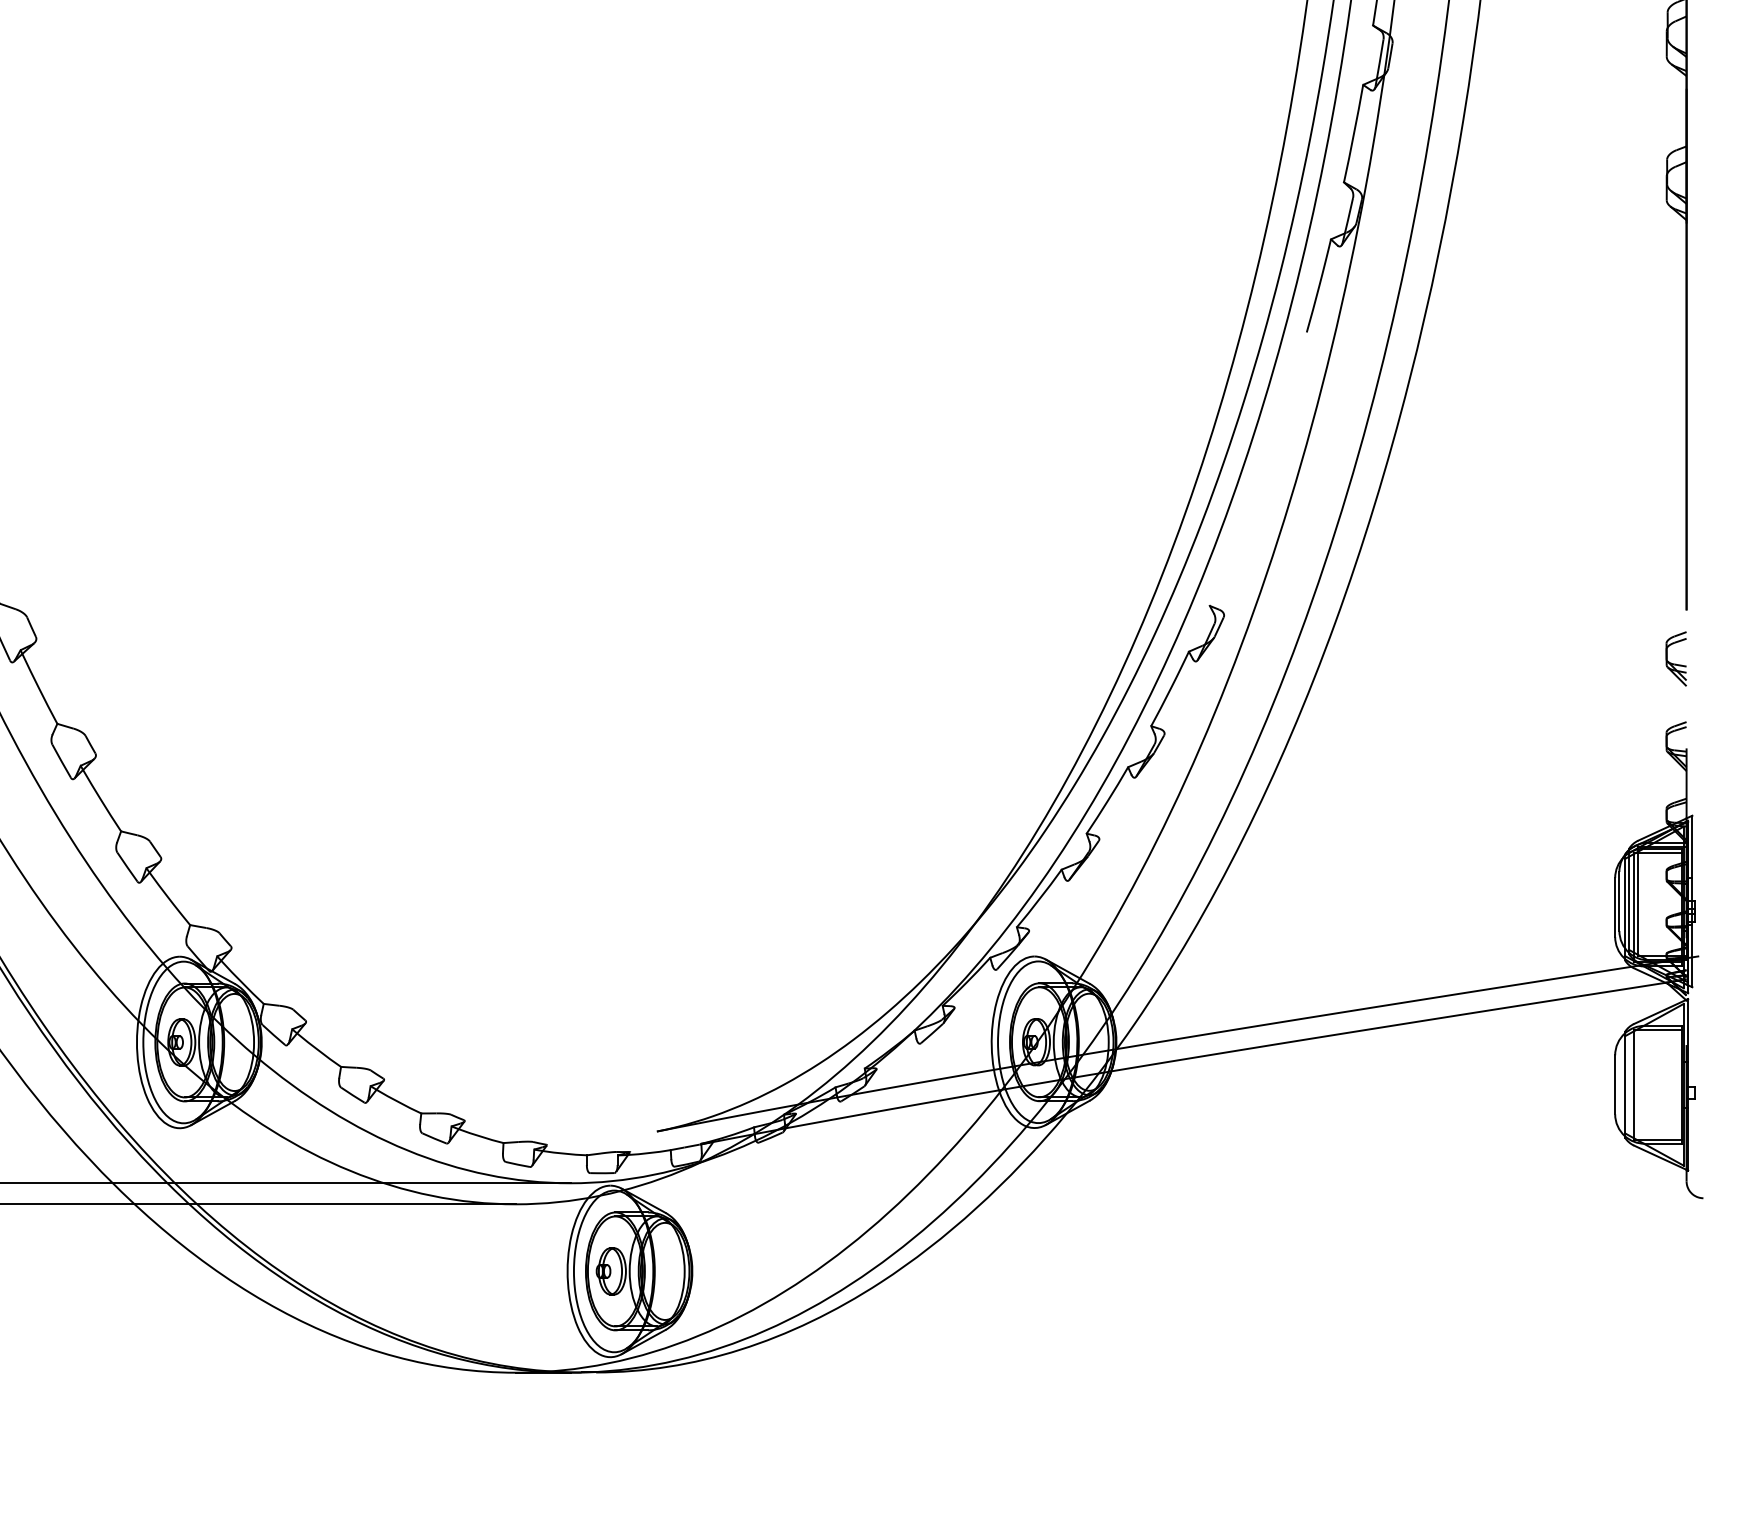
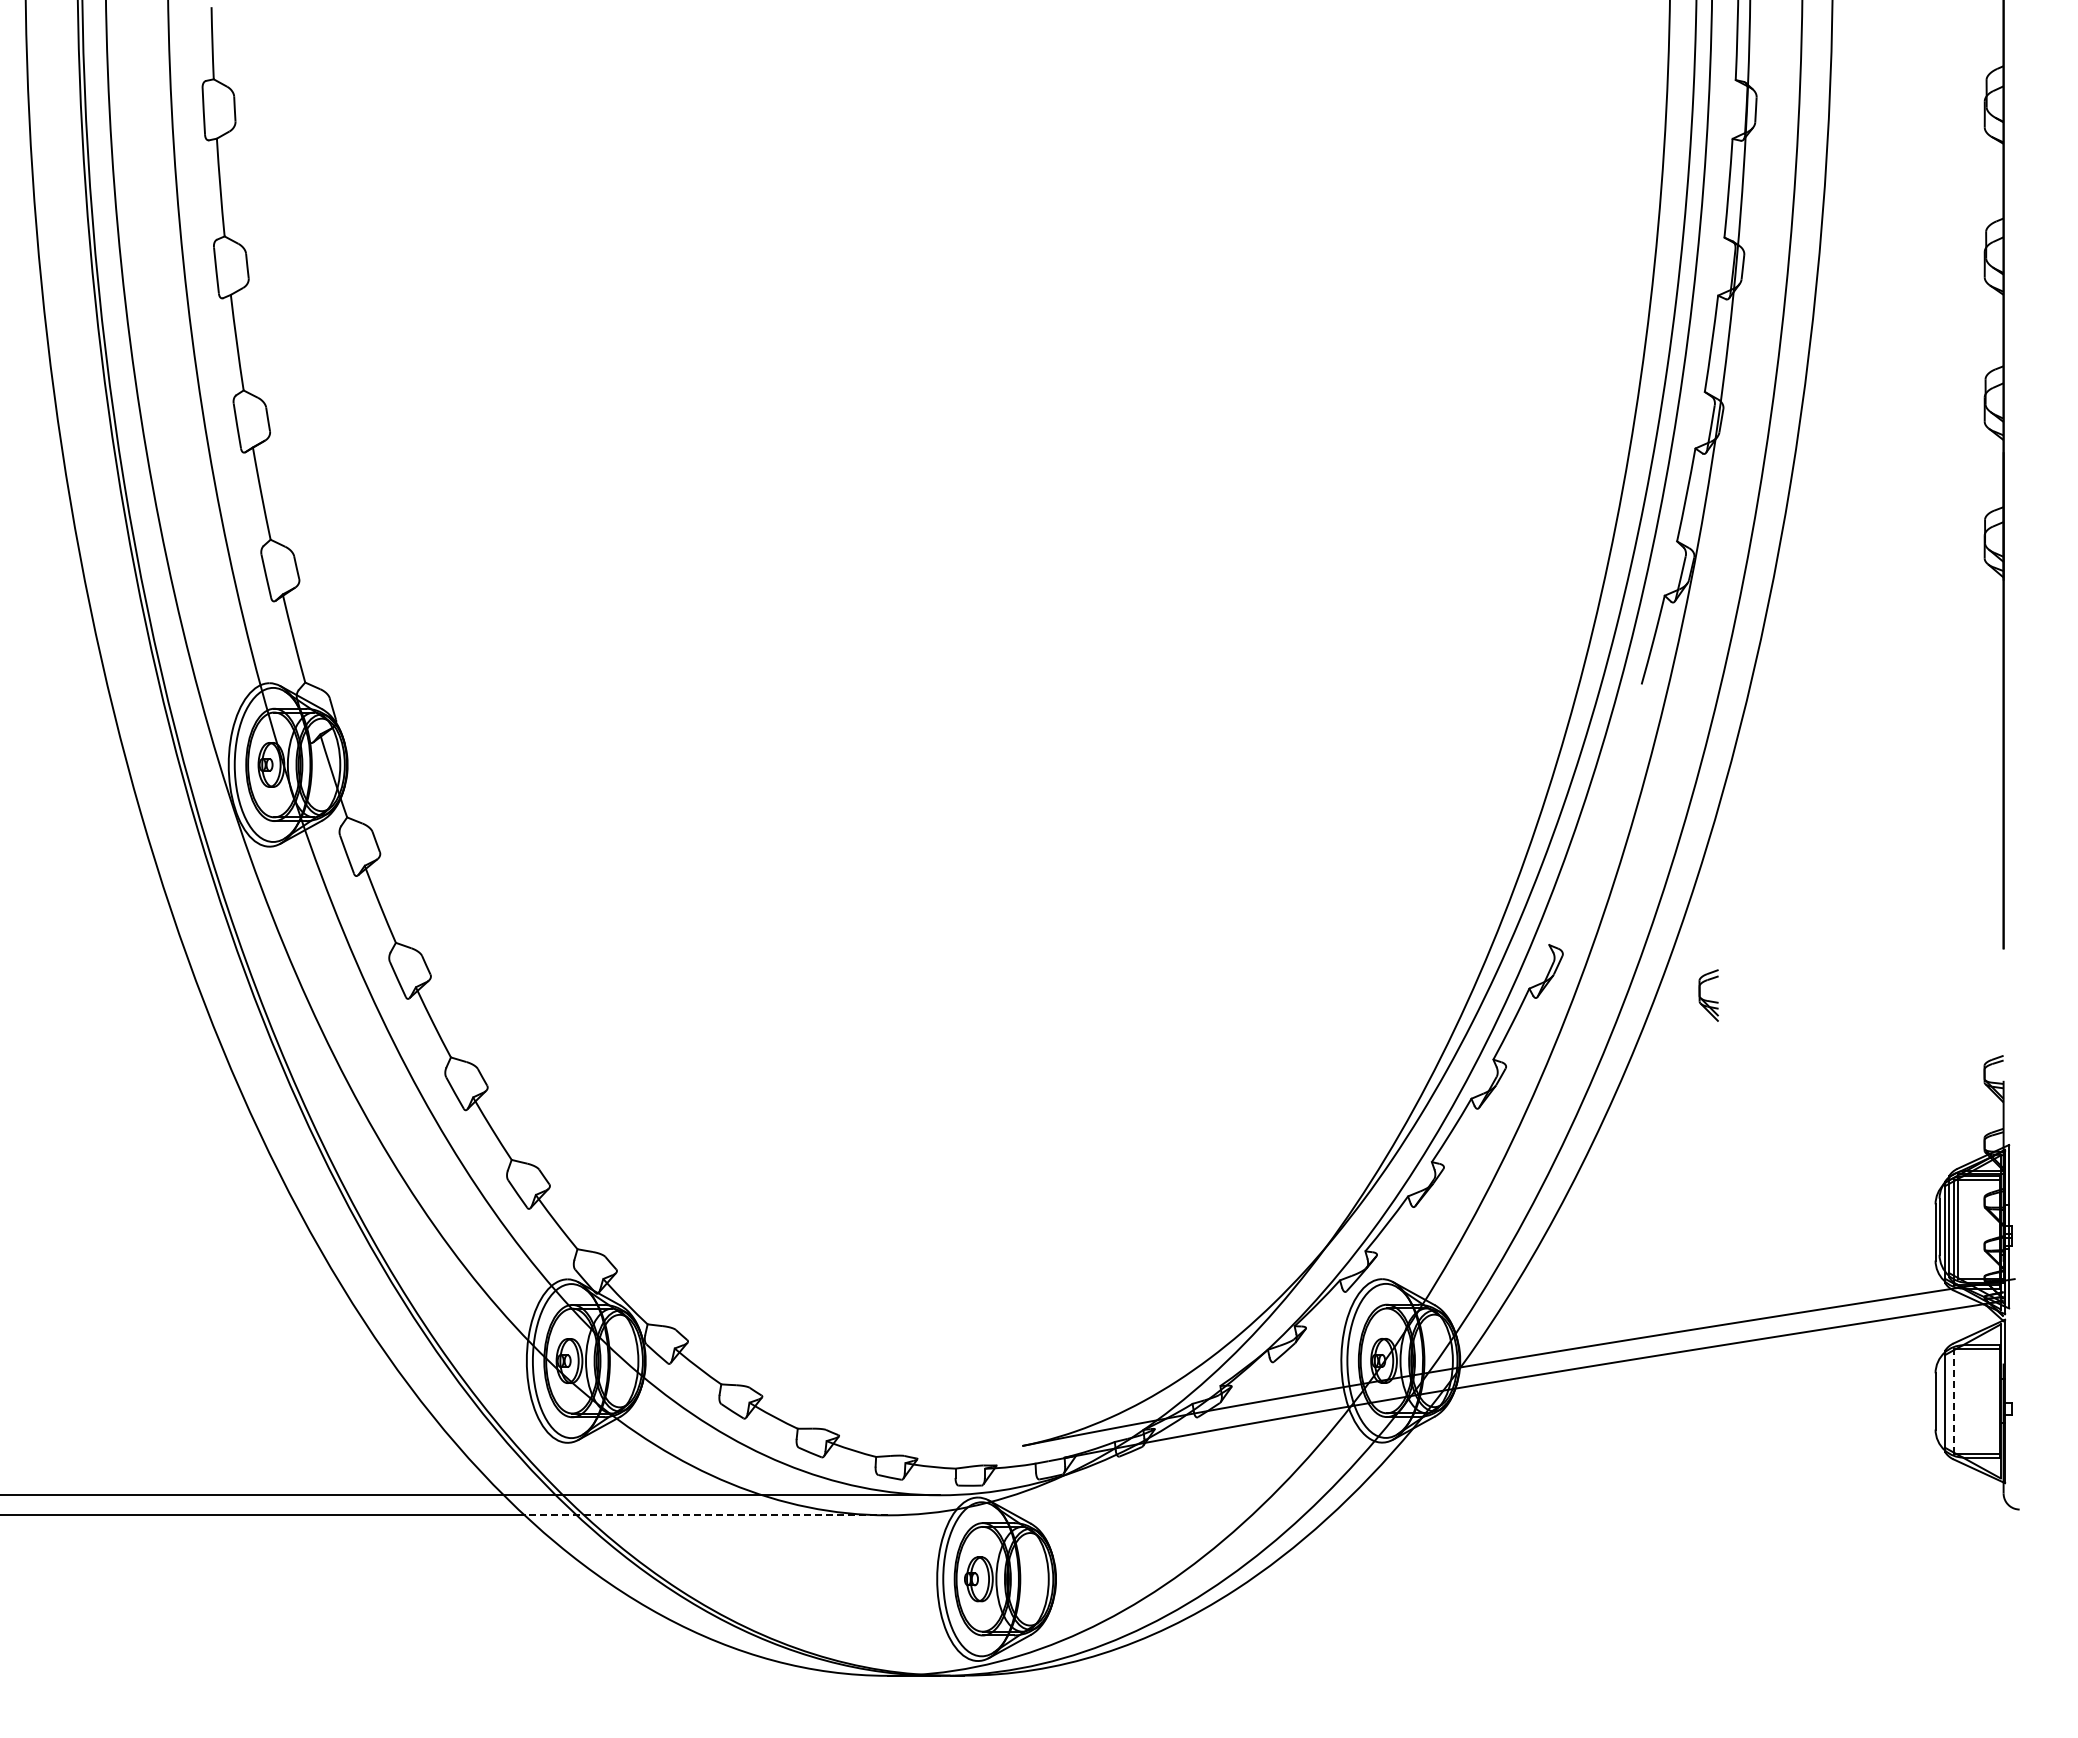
part: (1675, 658) -> (1708, 995), moved
line: (1634, 1083) -> (1953, 1400), solid -> dashed
line: (325, 1204) -> (706, 1515), solid -> dashed

